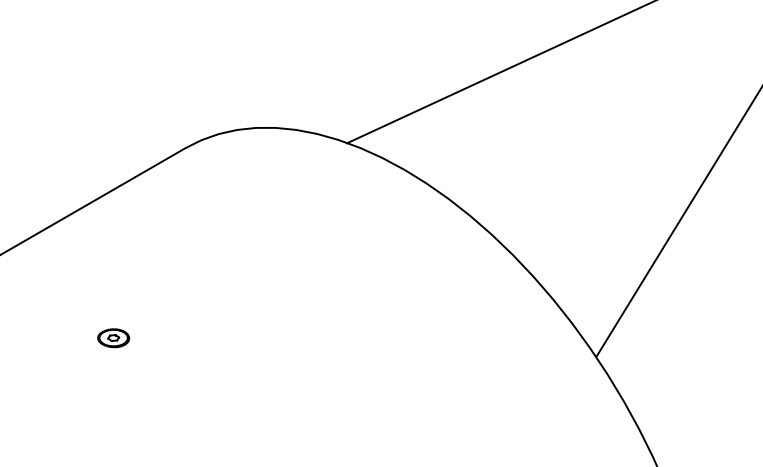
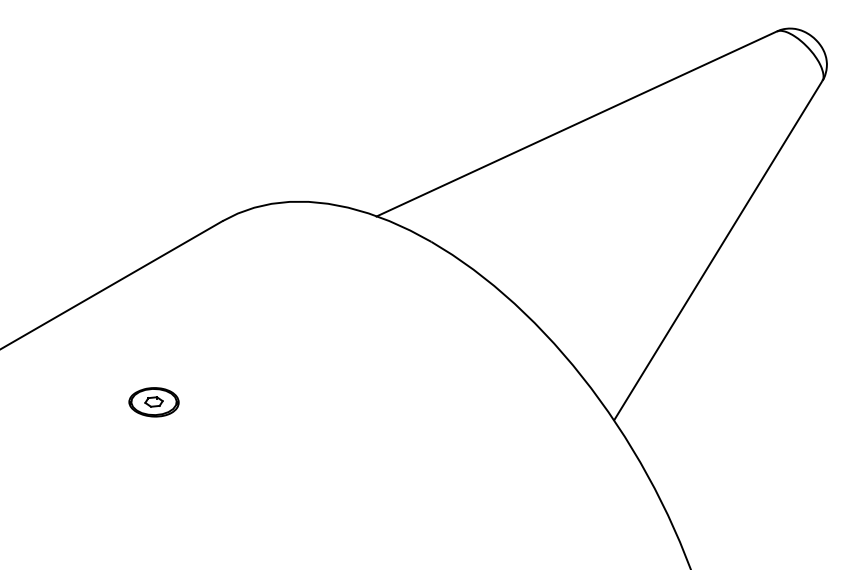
part: (113, 338) -> (153, 402), size x1.67

